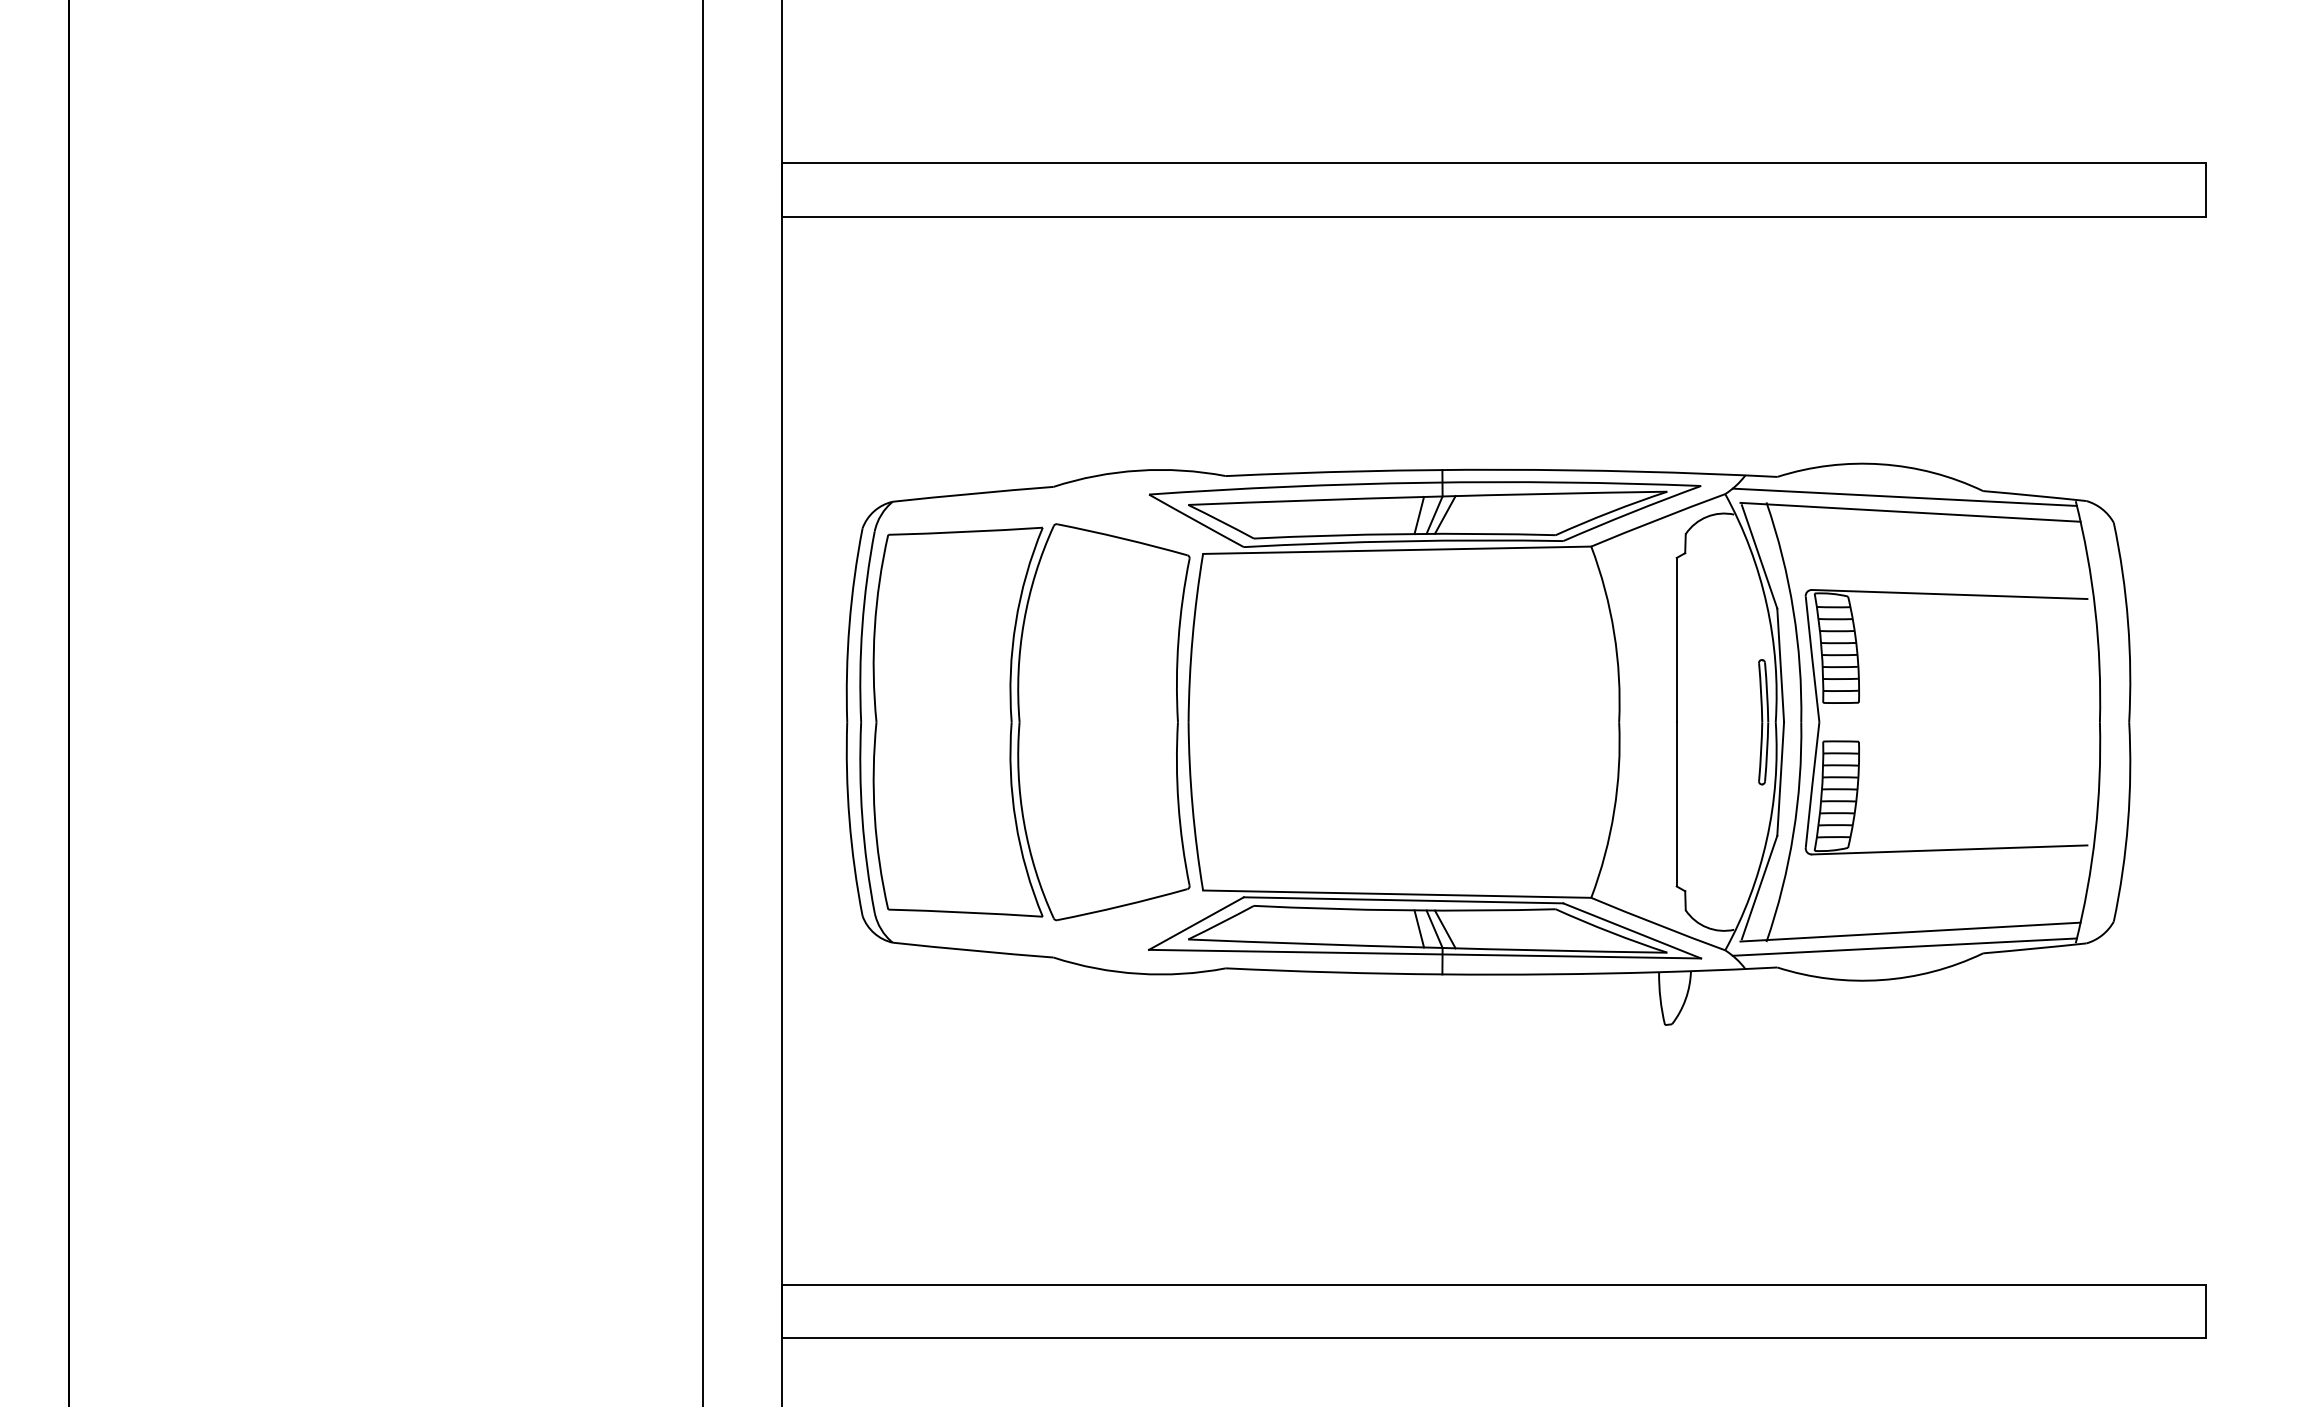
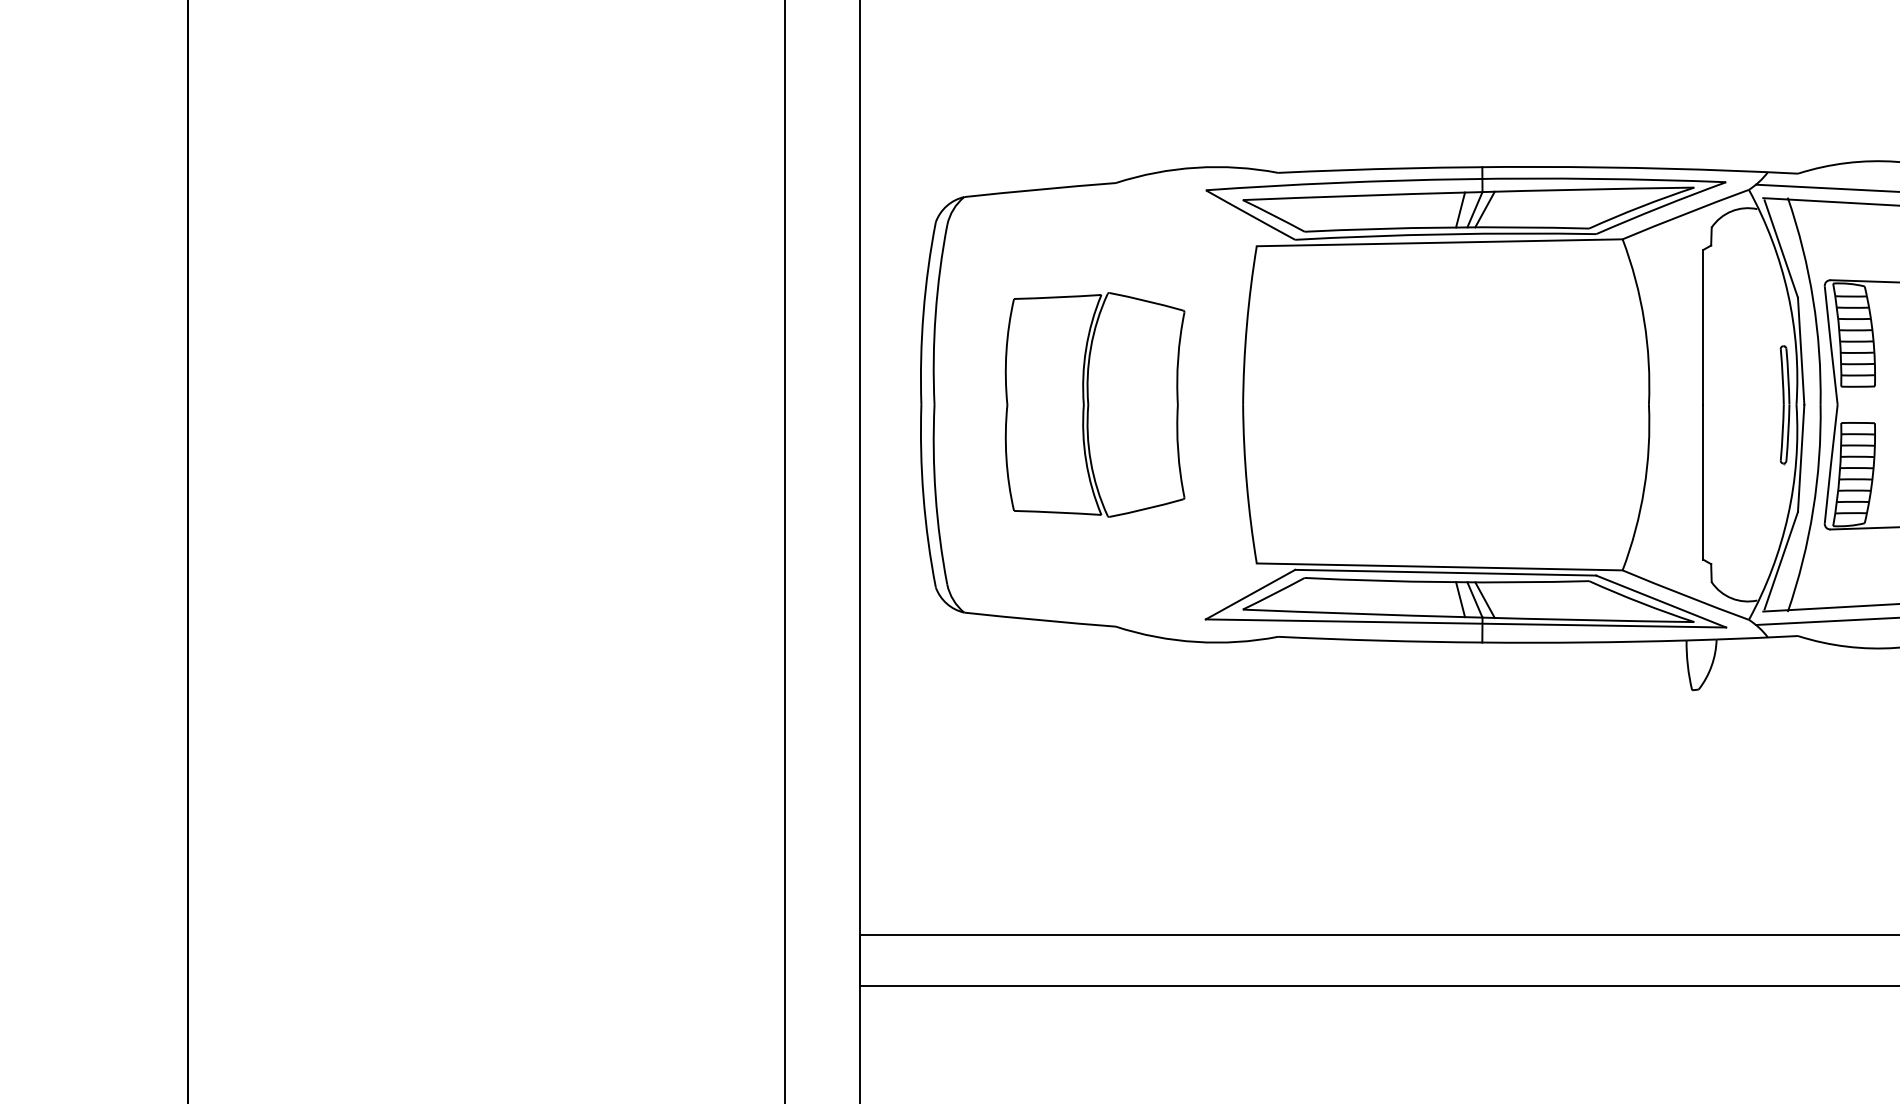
part: (1031, 722) -> (1095, 405), size x0.6

